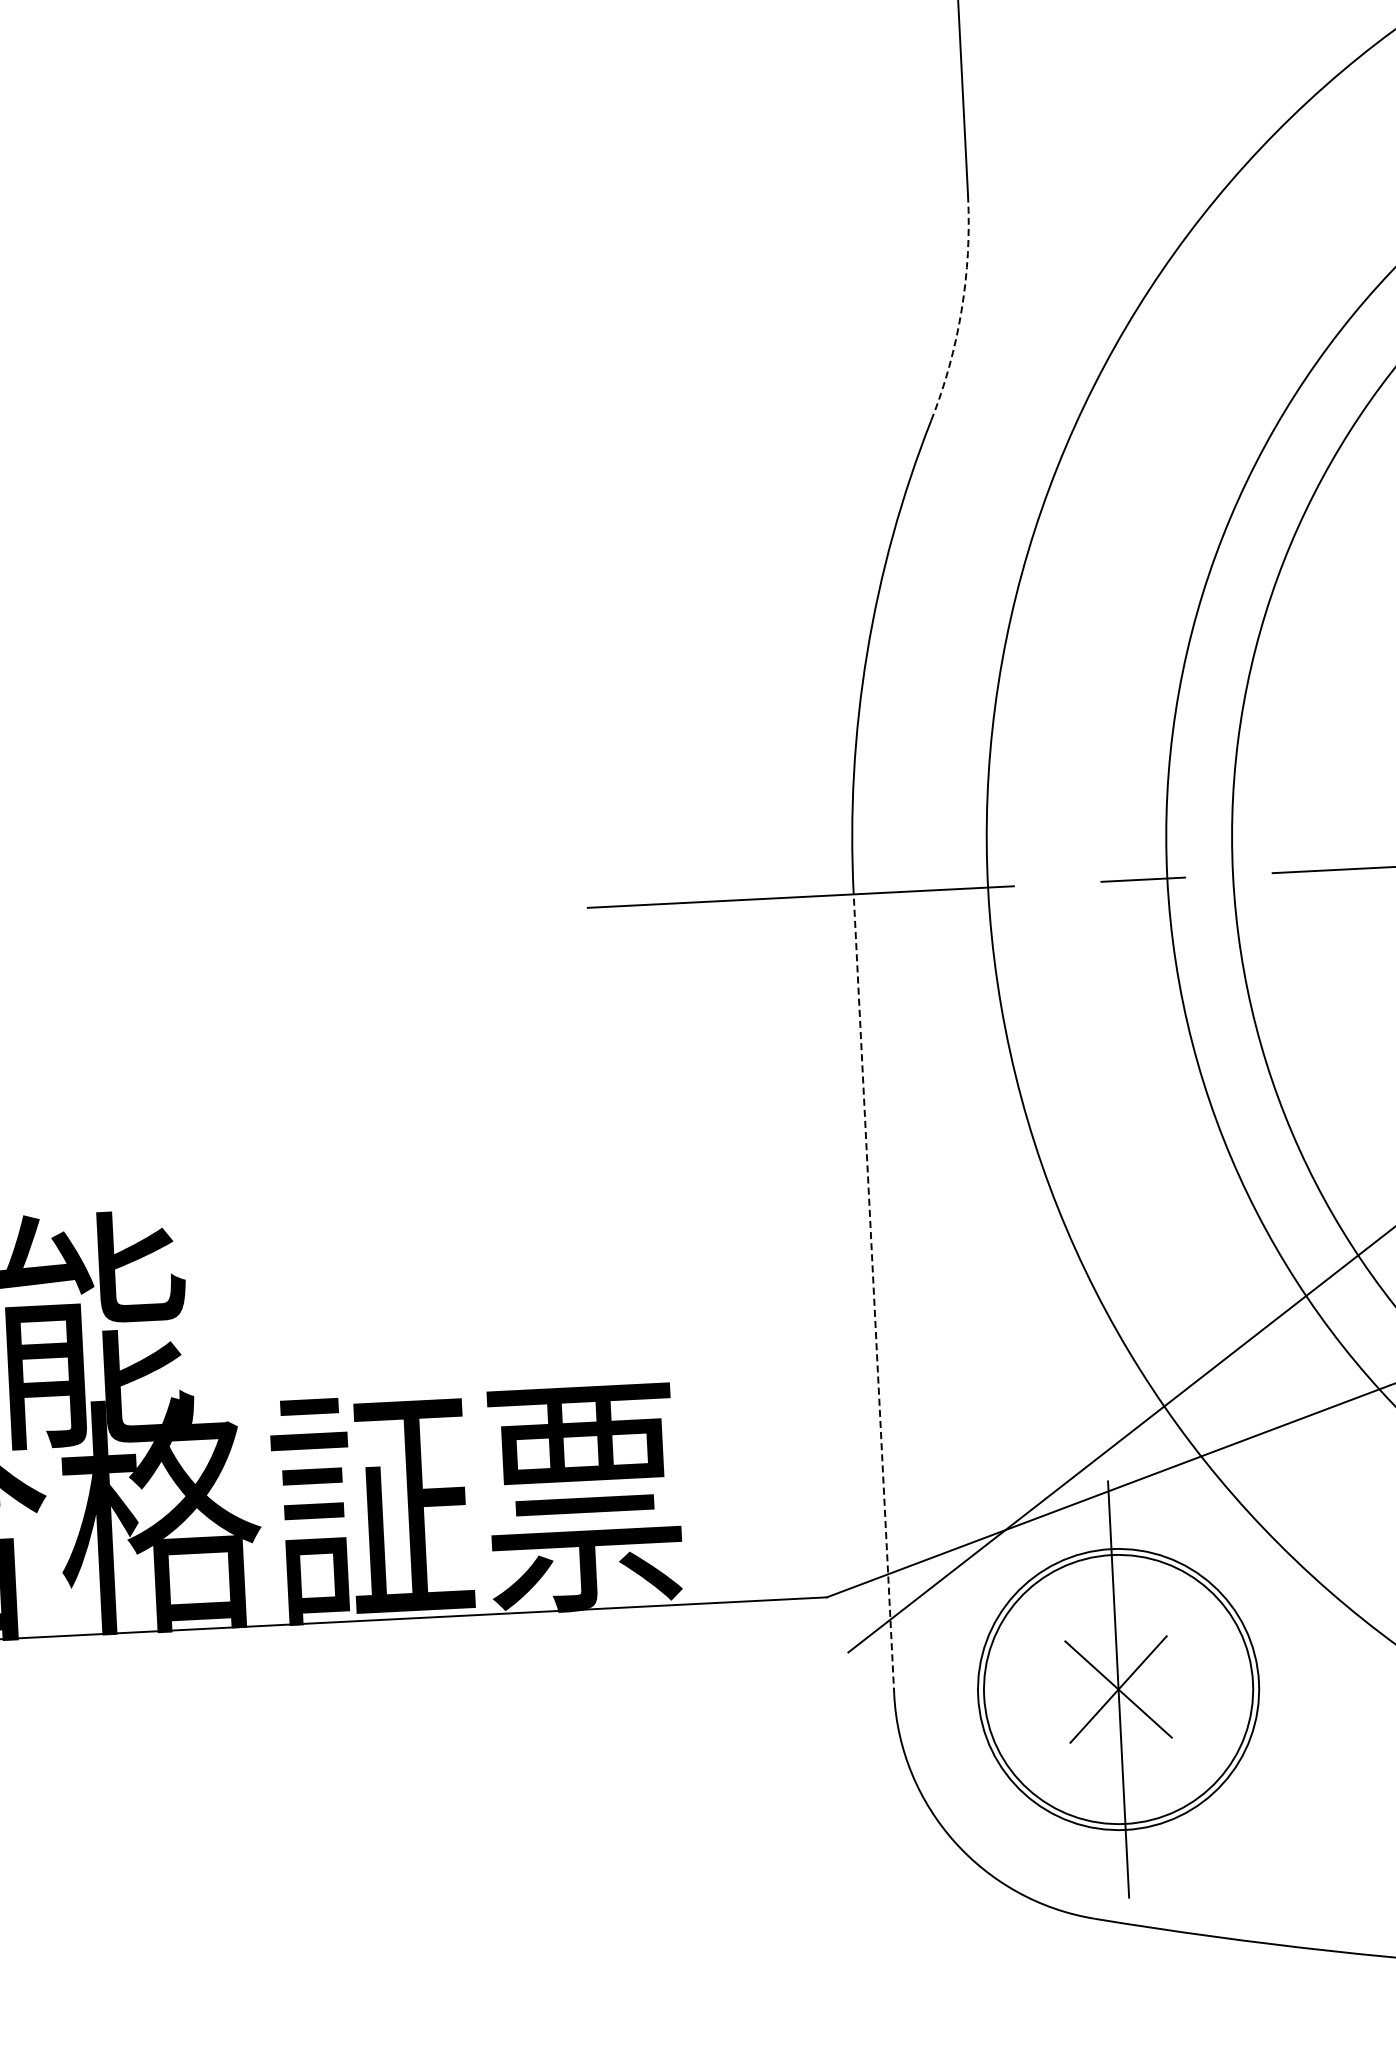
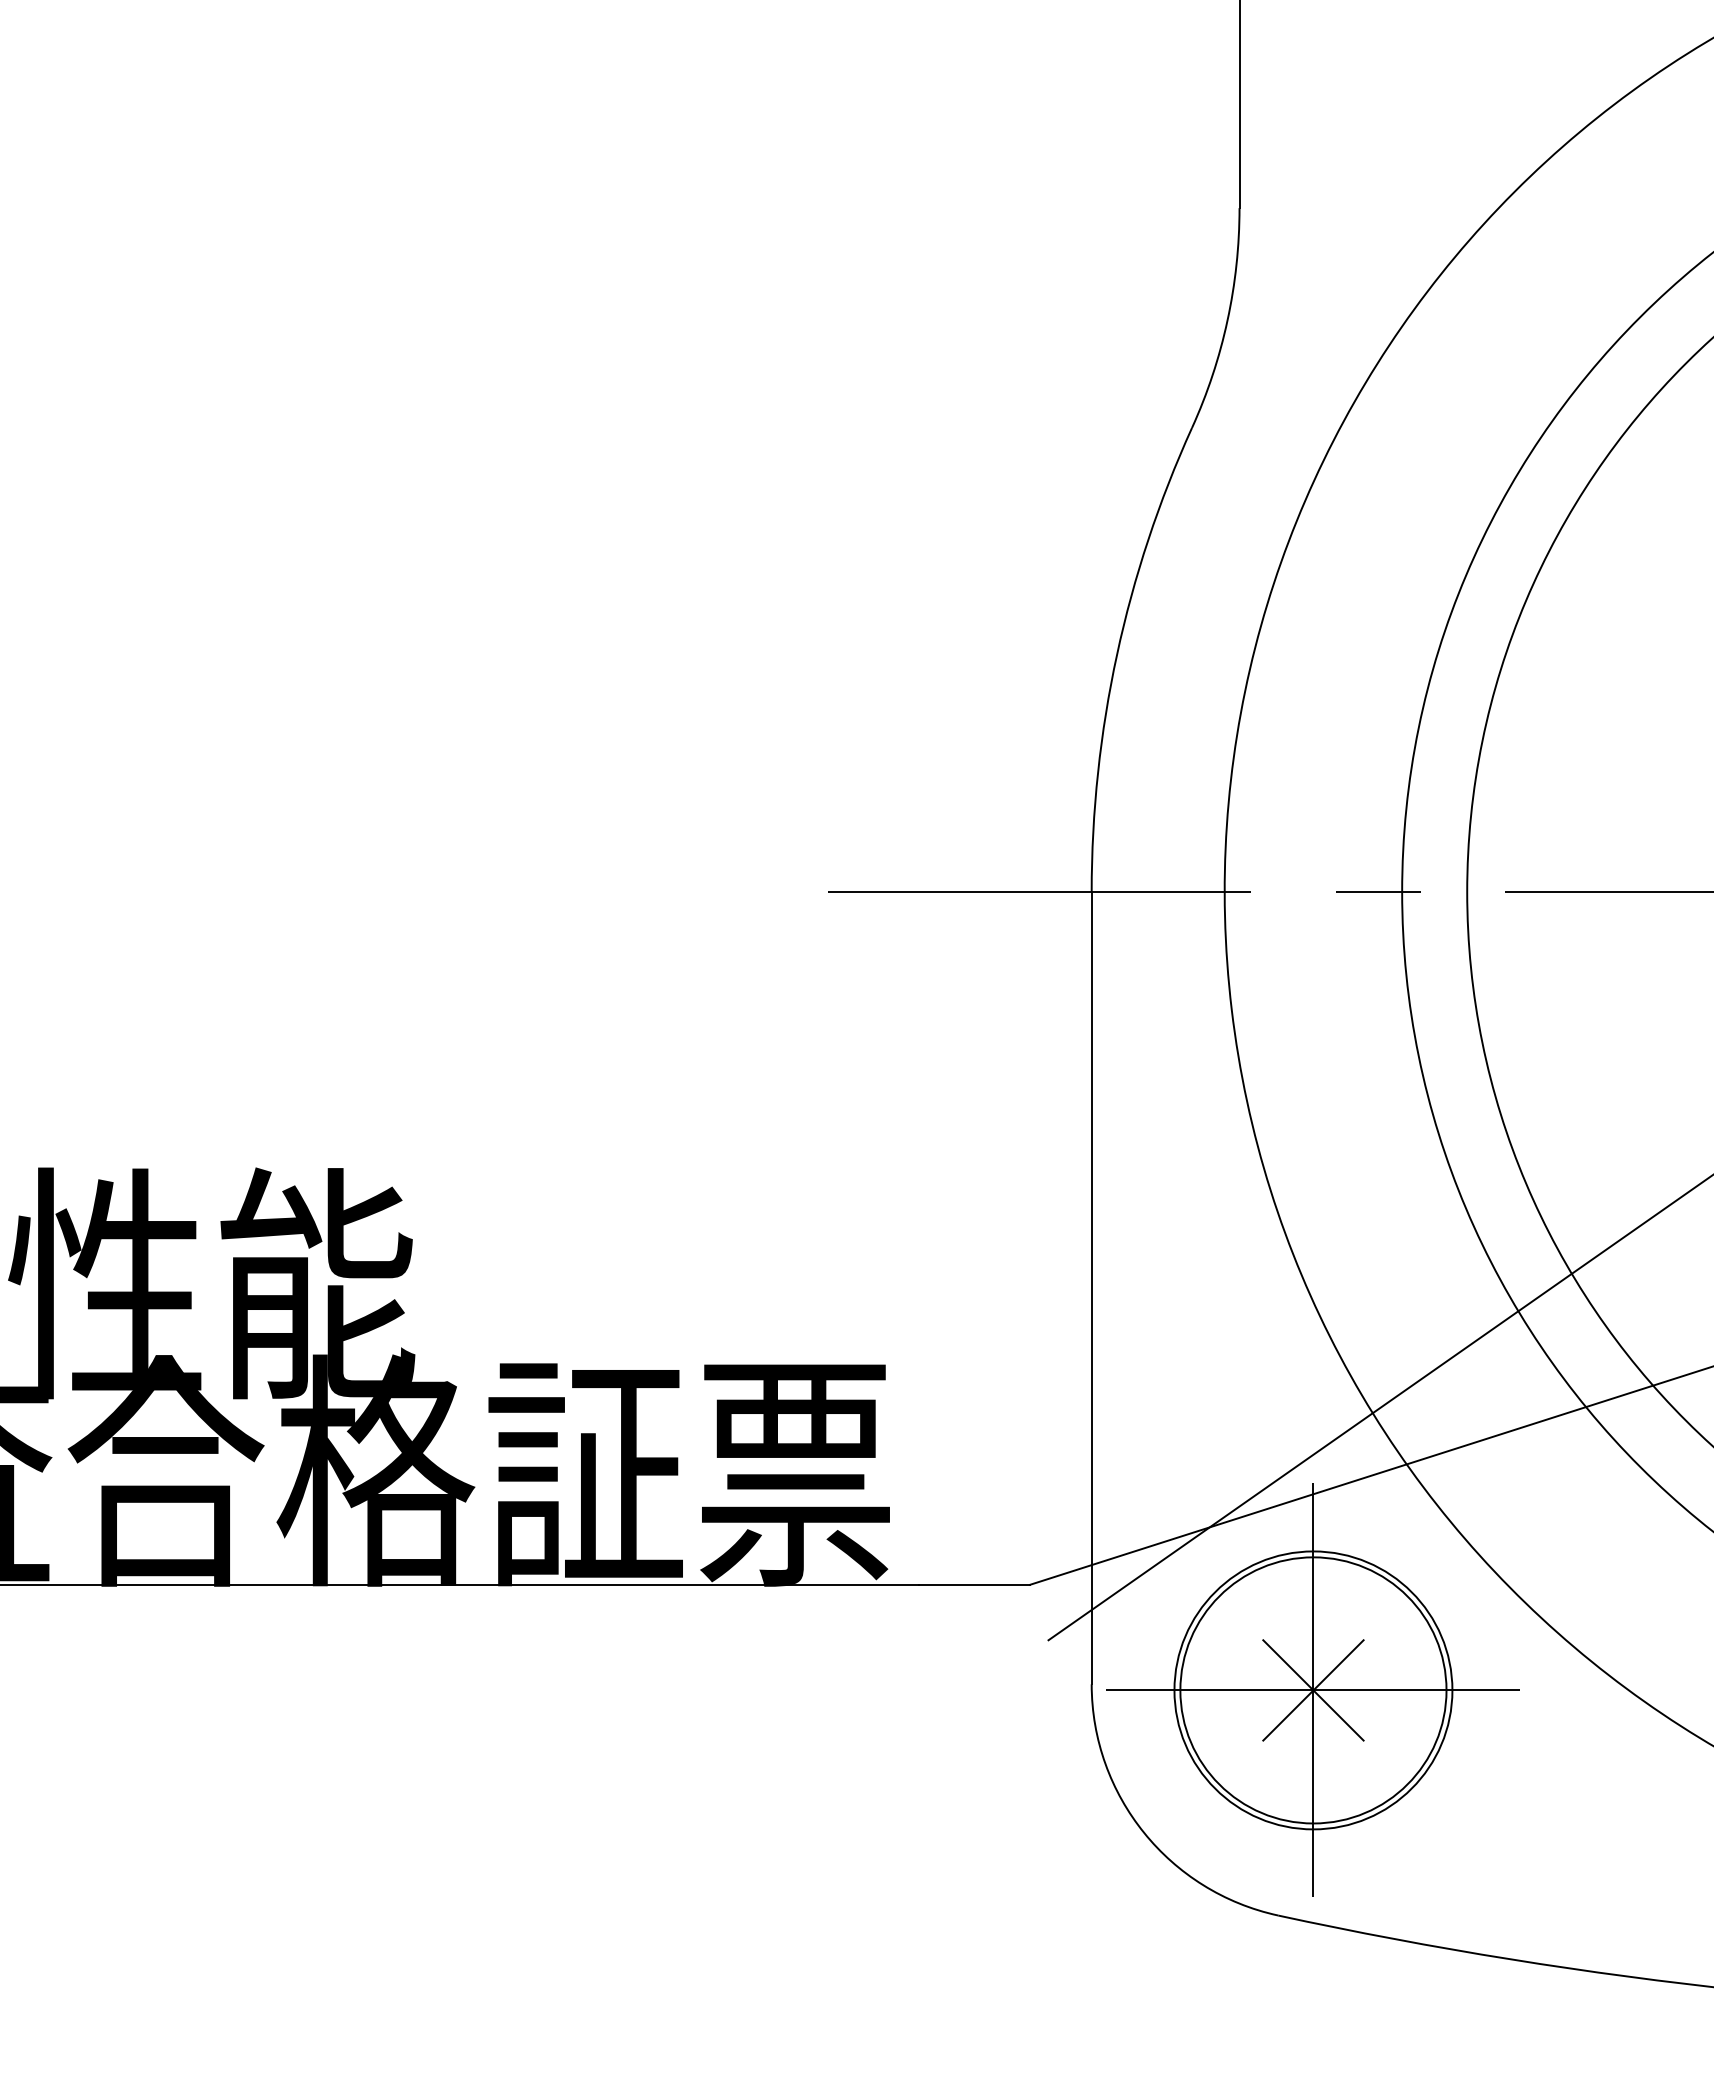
arc: (961, 310) -> (1227, 320), dashed -> solid
line: (873, 1293) -> (1091, 1287), dashed -> solid
line: (1118, 1689) -> (1313, 1690), added

